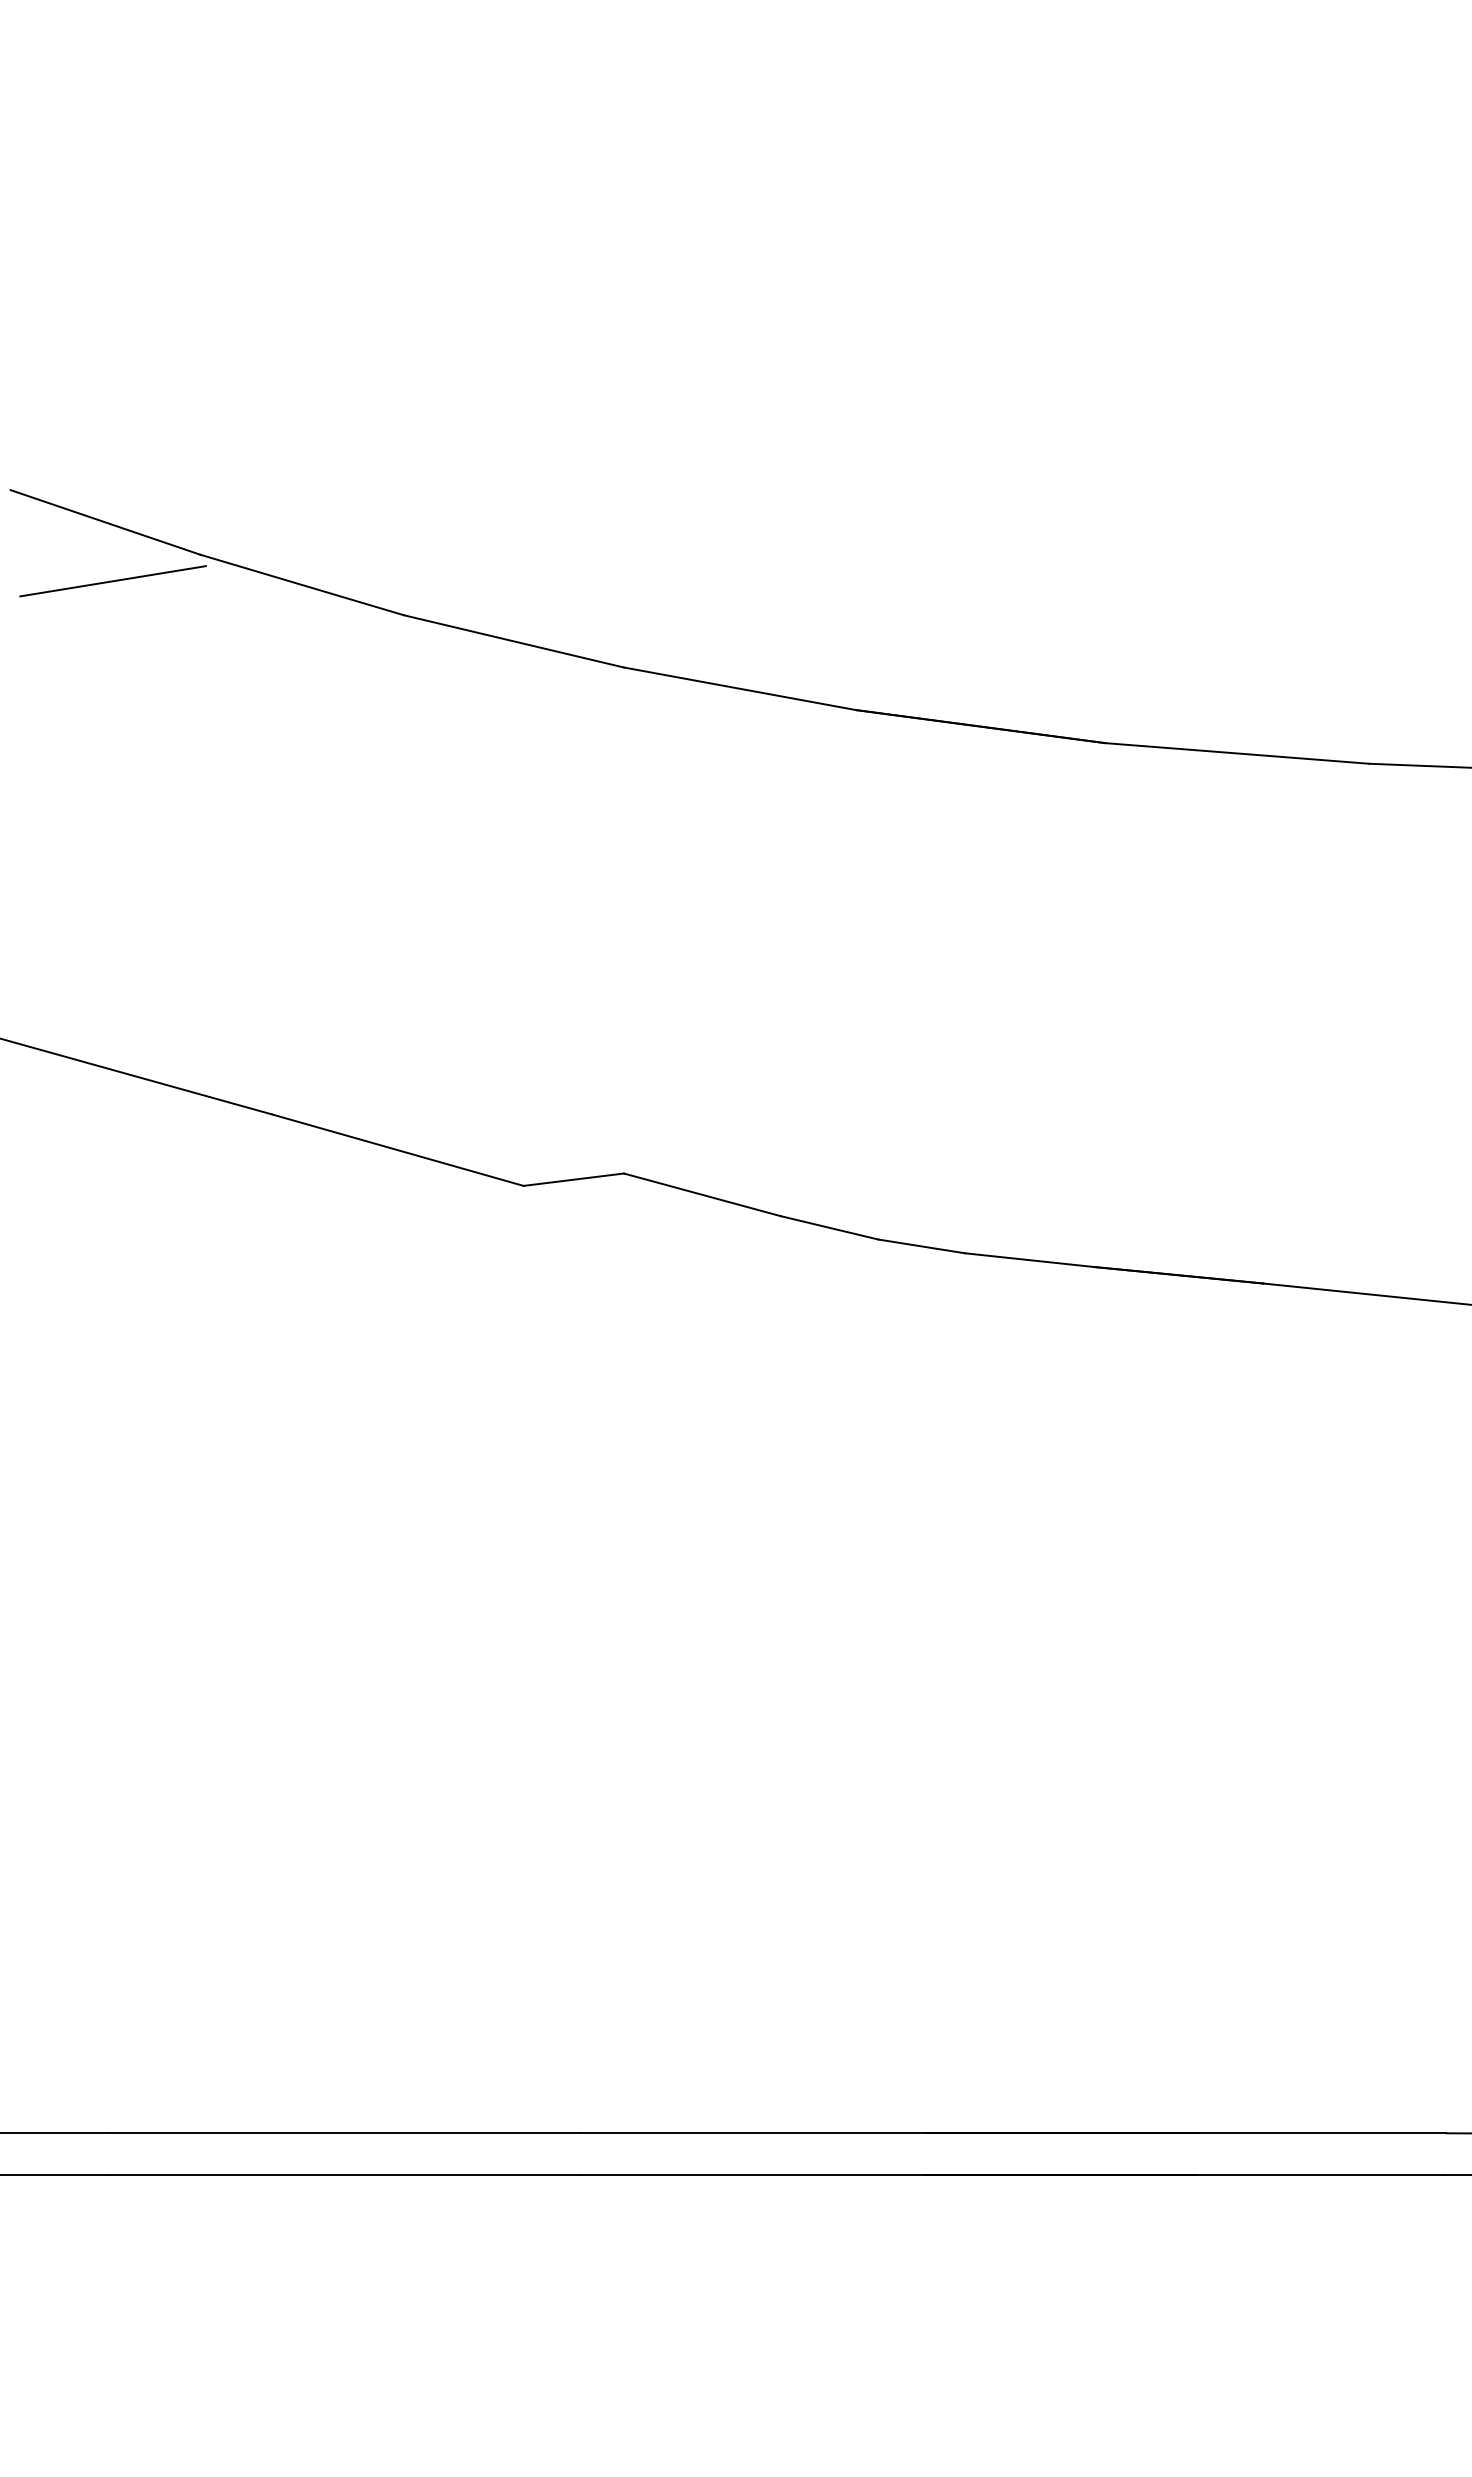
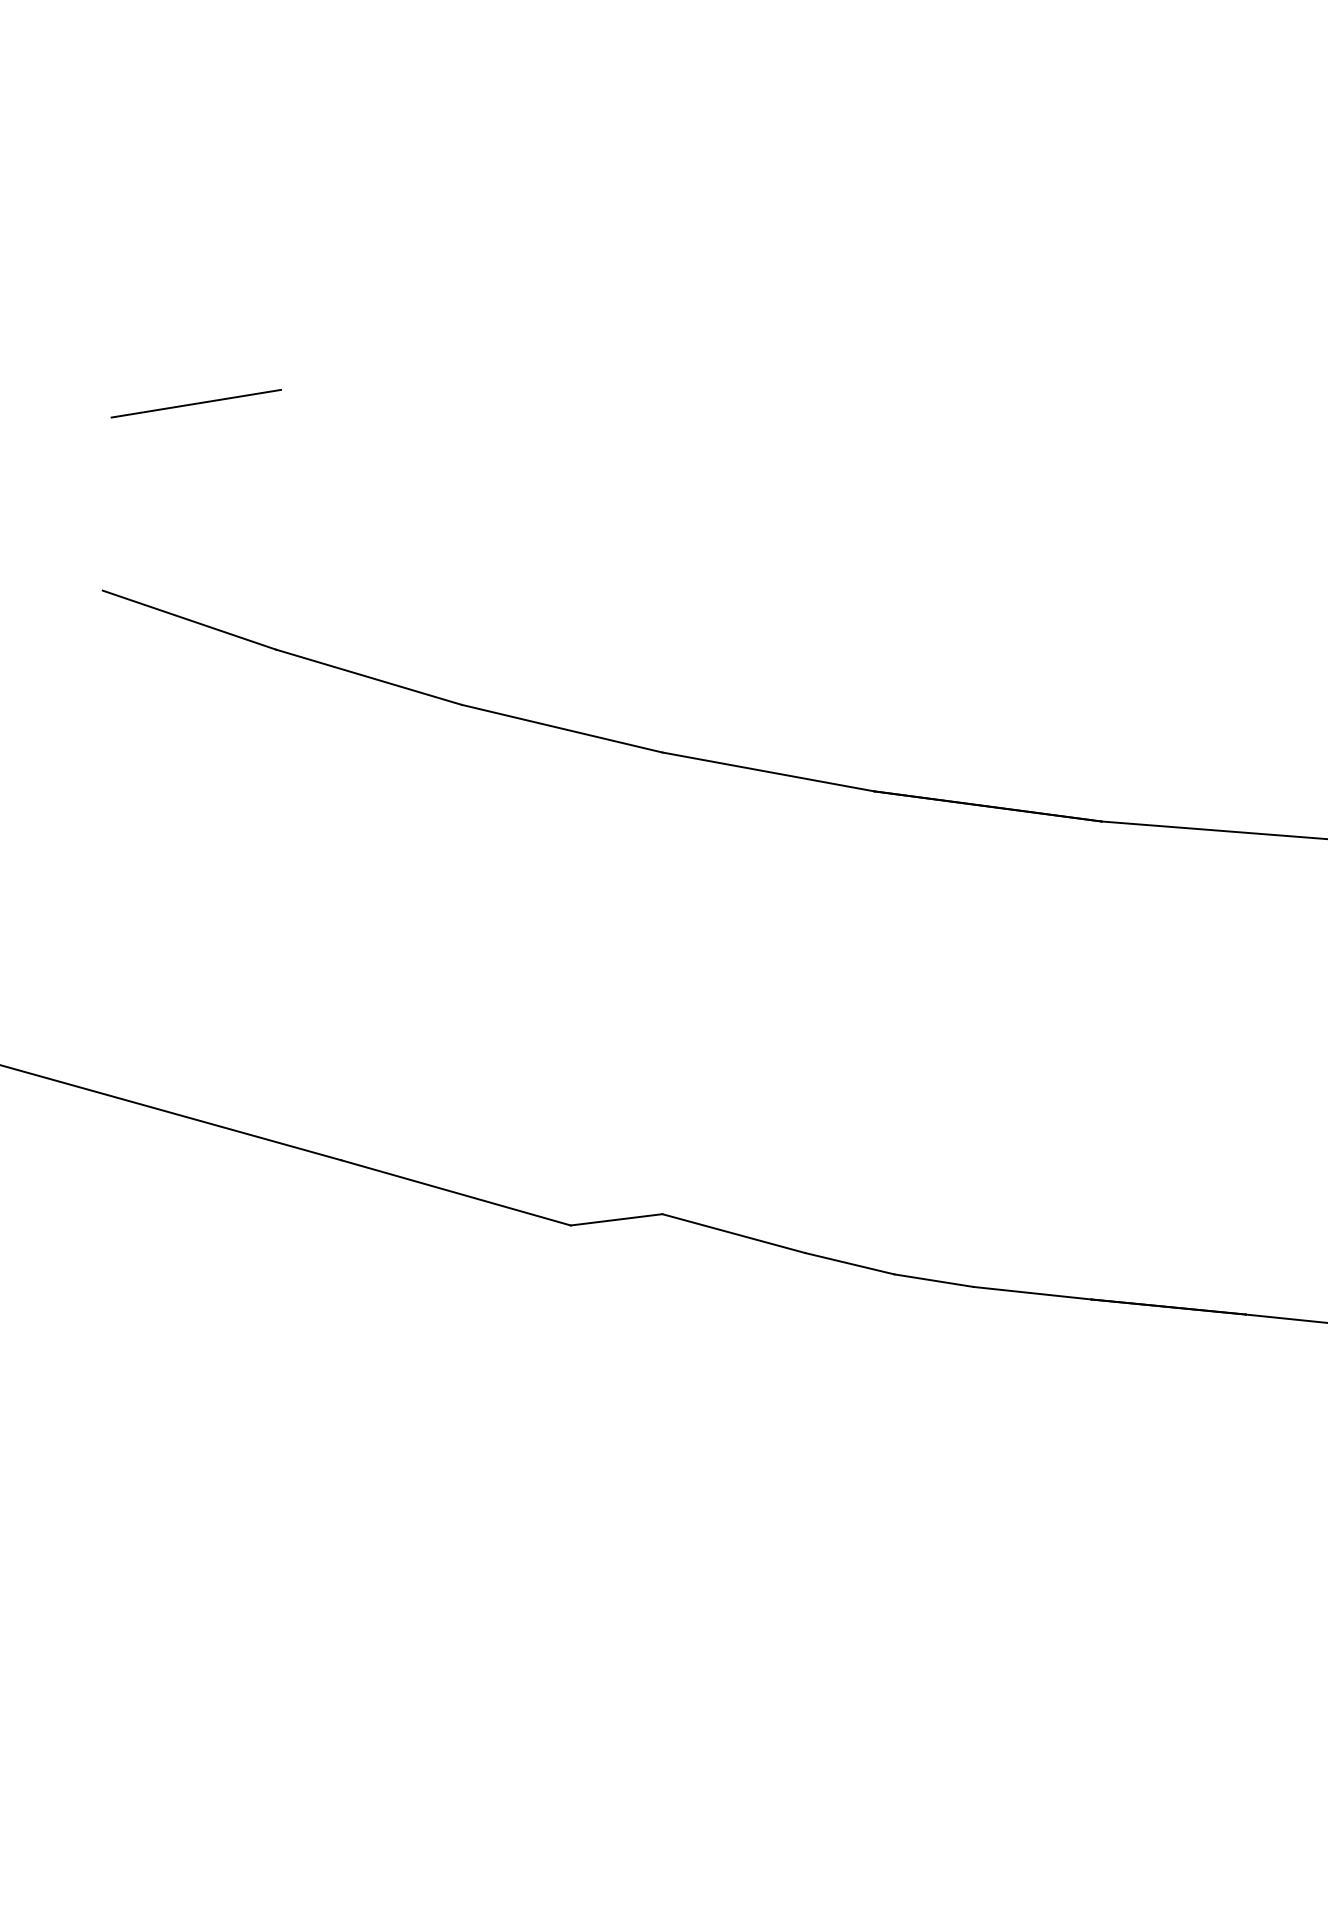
line: (112, 581) -> (195, 403), moved

